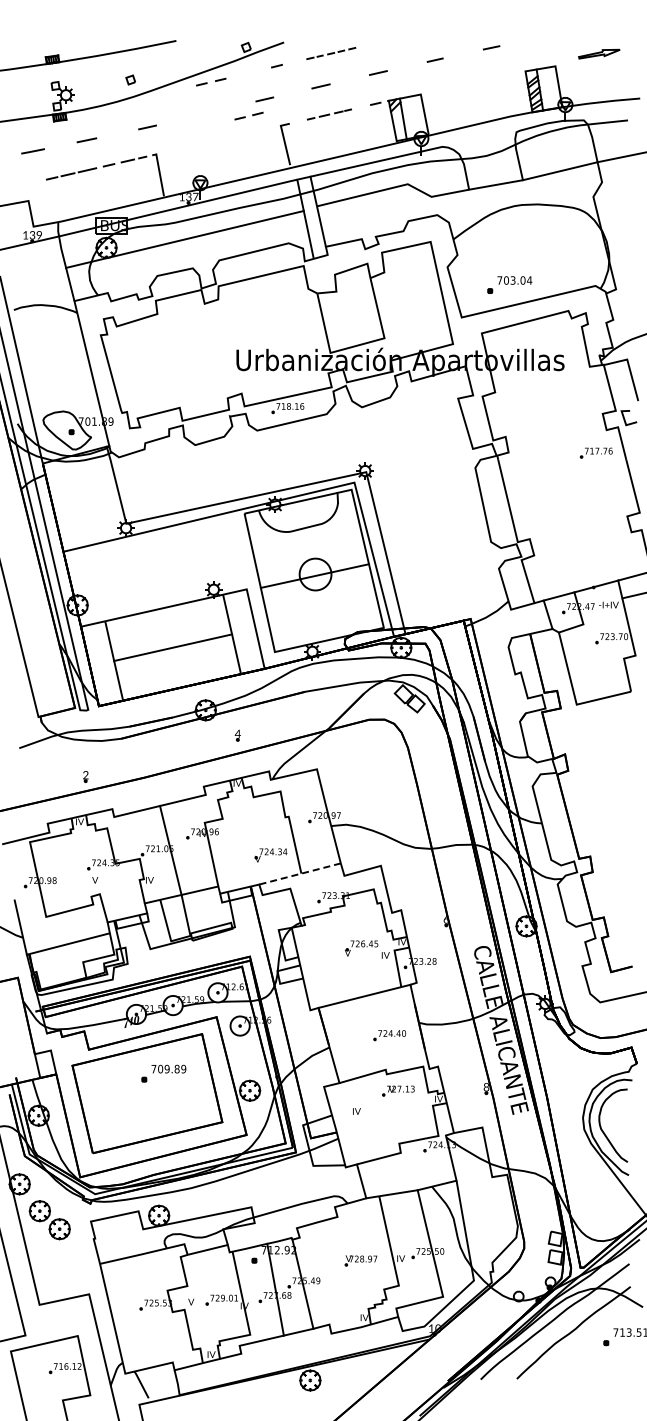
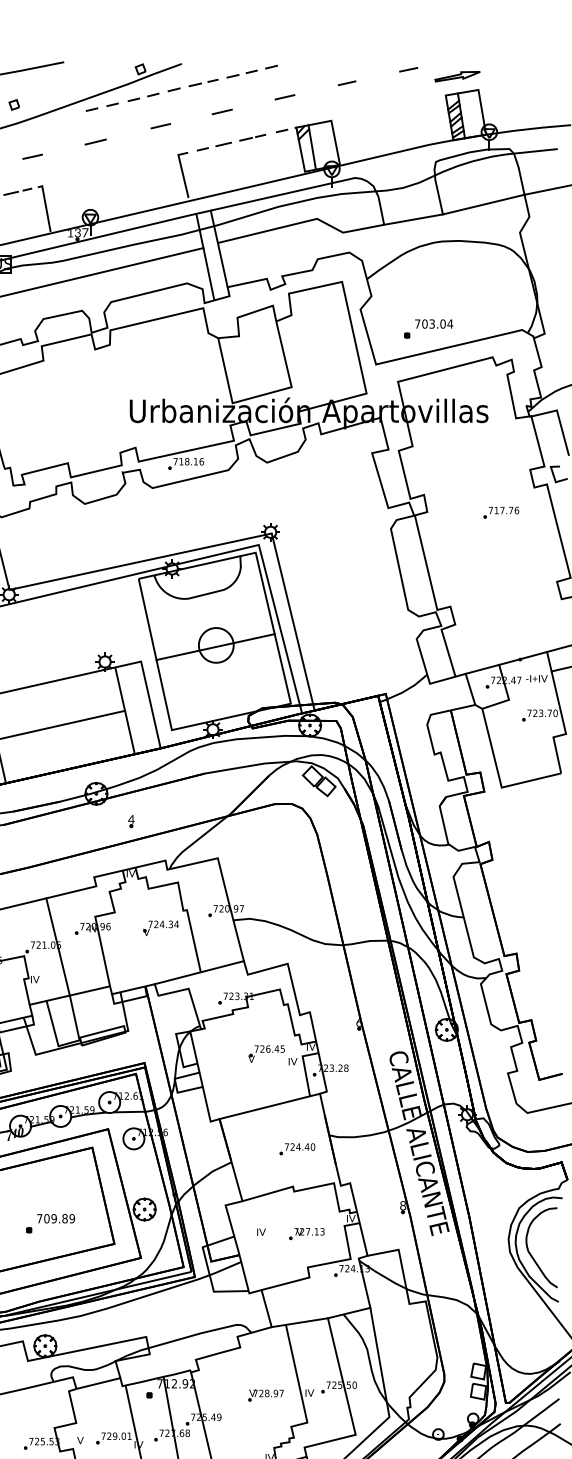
part: (331, 53) -> (233, 75), size x1.67
part: (599, 53) -> (457, 75), moved
line: (205, 113) -> (96, 141), added
part: (329, 114) -> (231, 142), size x1.43
line: (245, 116) -> (139, 97), moved
part: (596, 452) -> (501, 512), moved
part: (270, 855) -> (160, 928), moved
line: (299, 874) -> (198, 973), dashed -> solid
part: (163, 1073) -> (50, 1223), moved
part: (398, 1090) -> (306, 1233), moved

